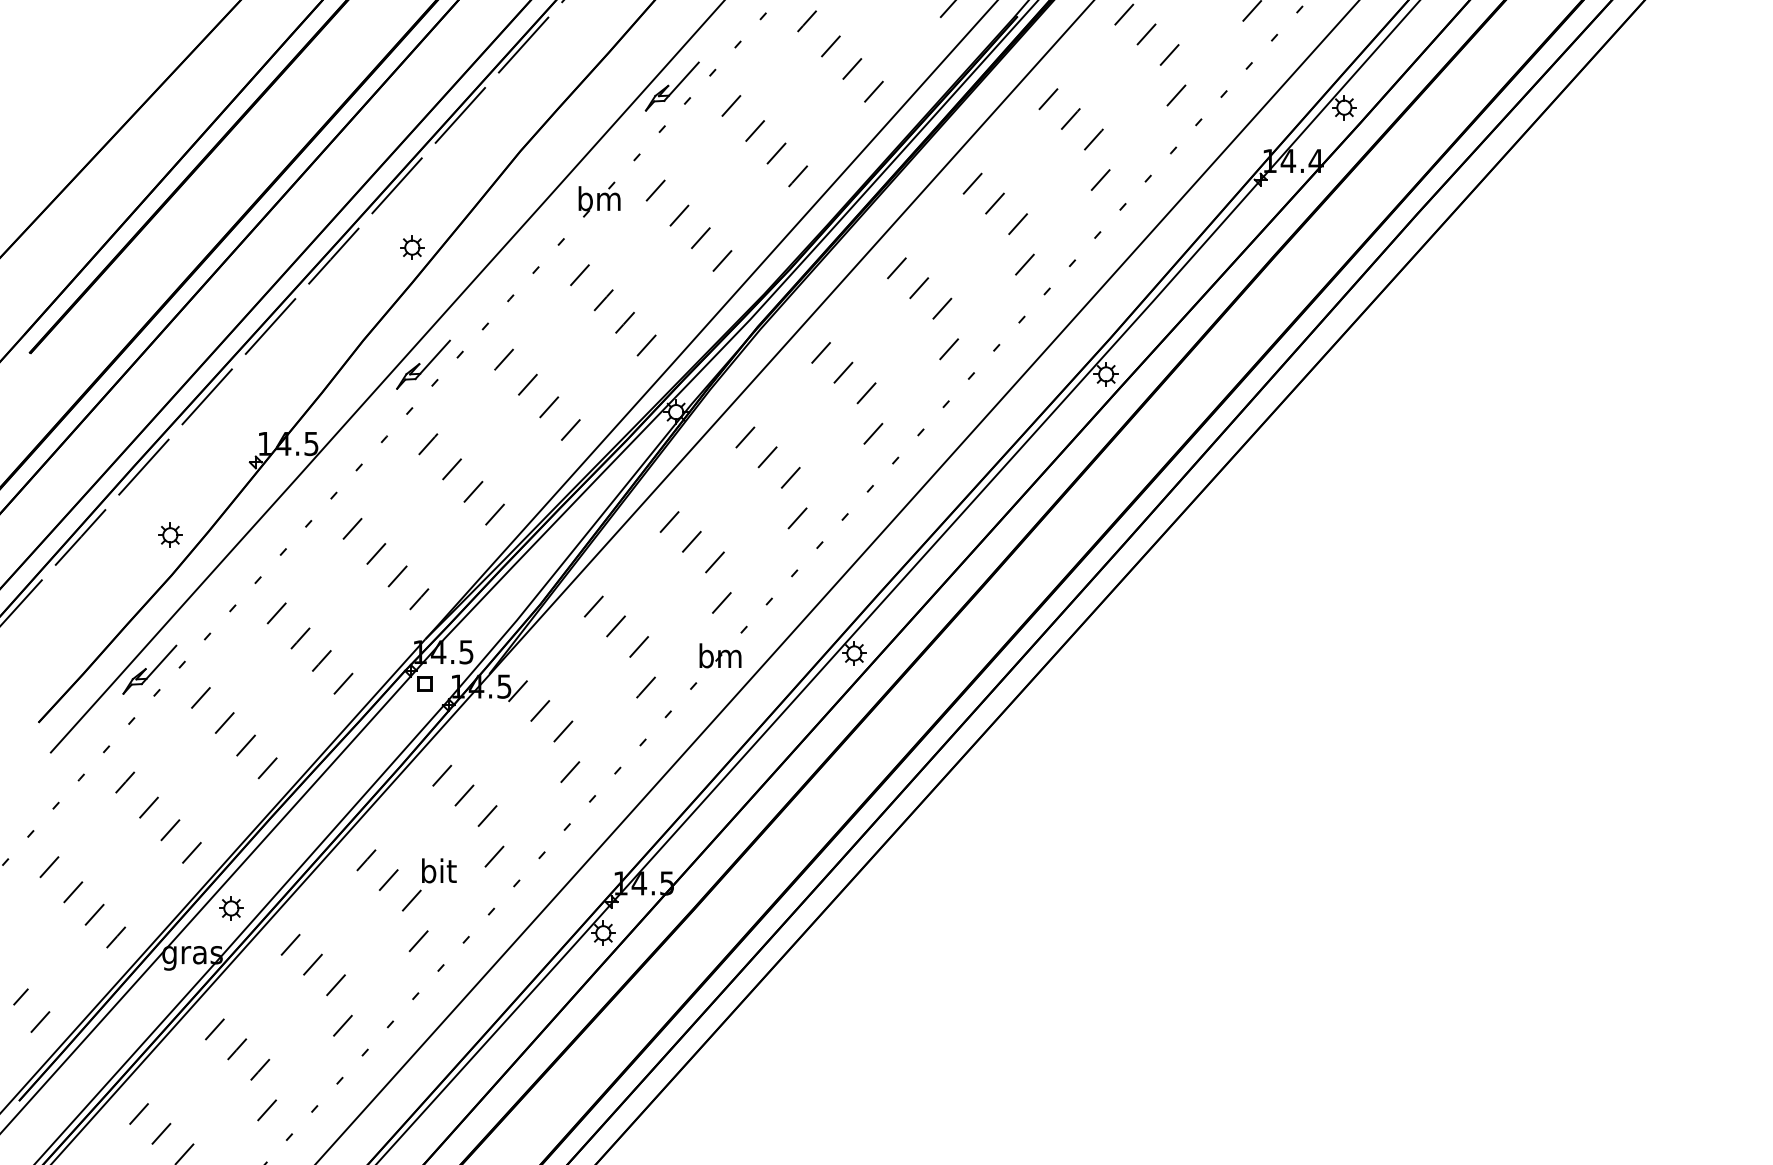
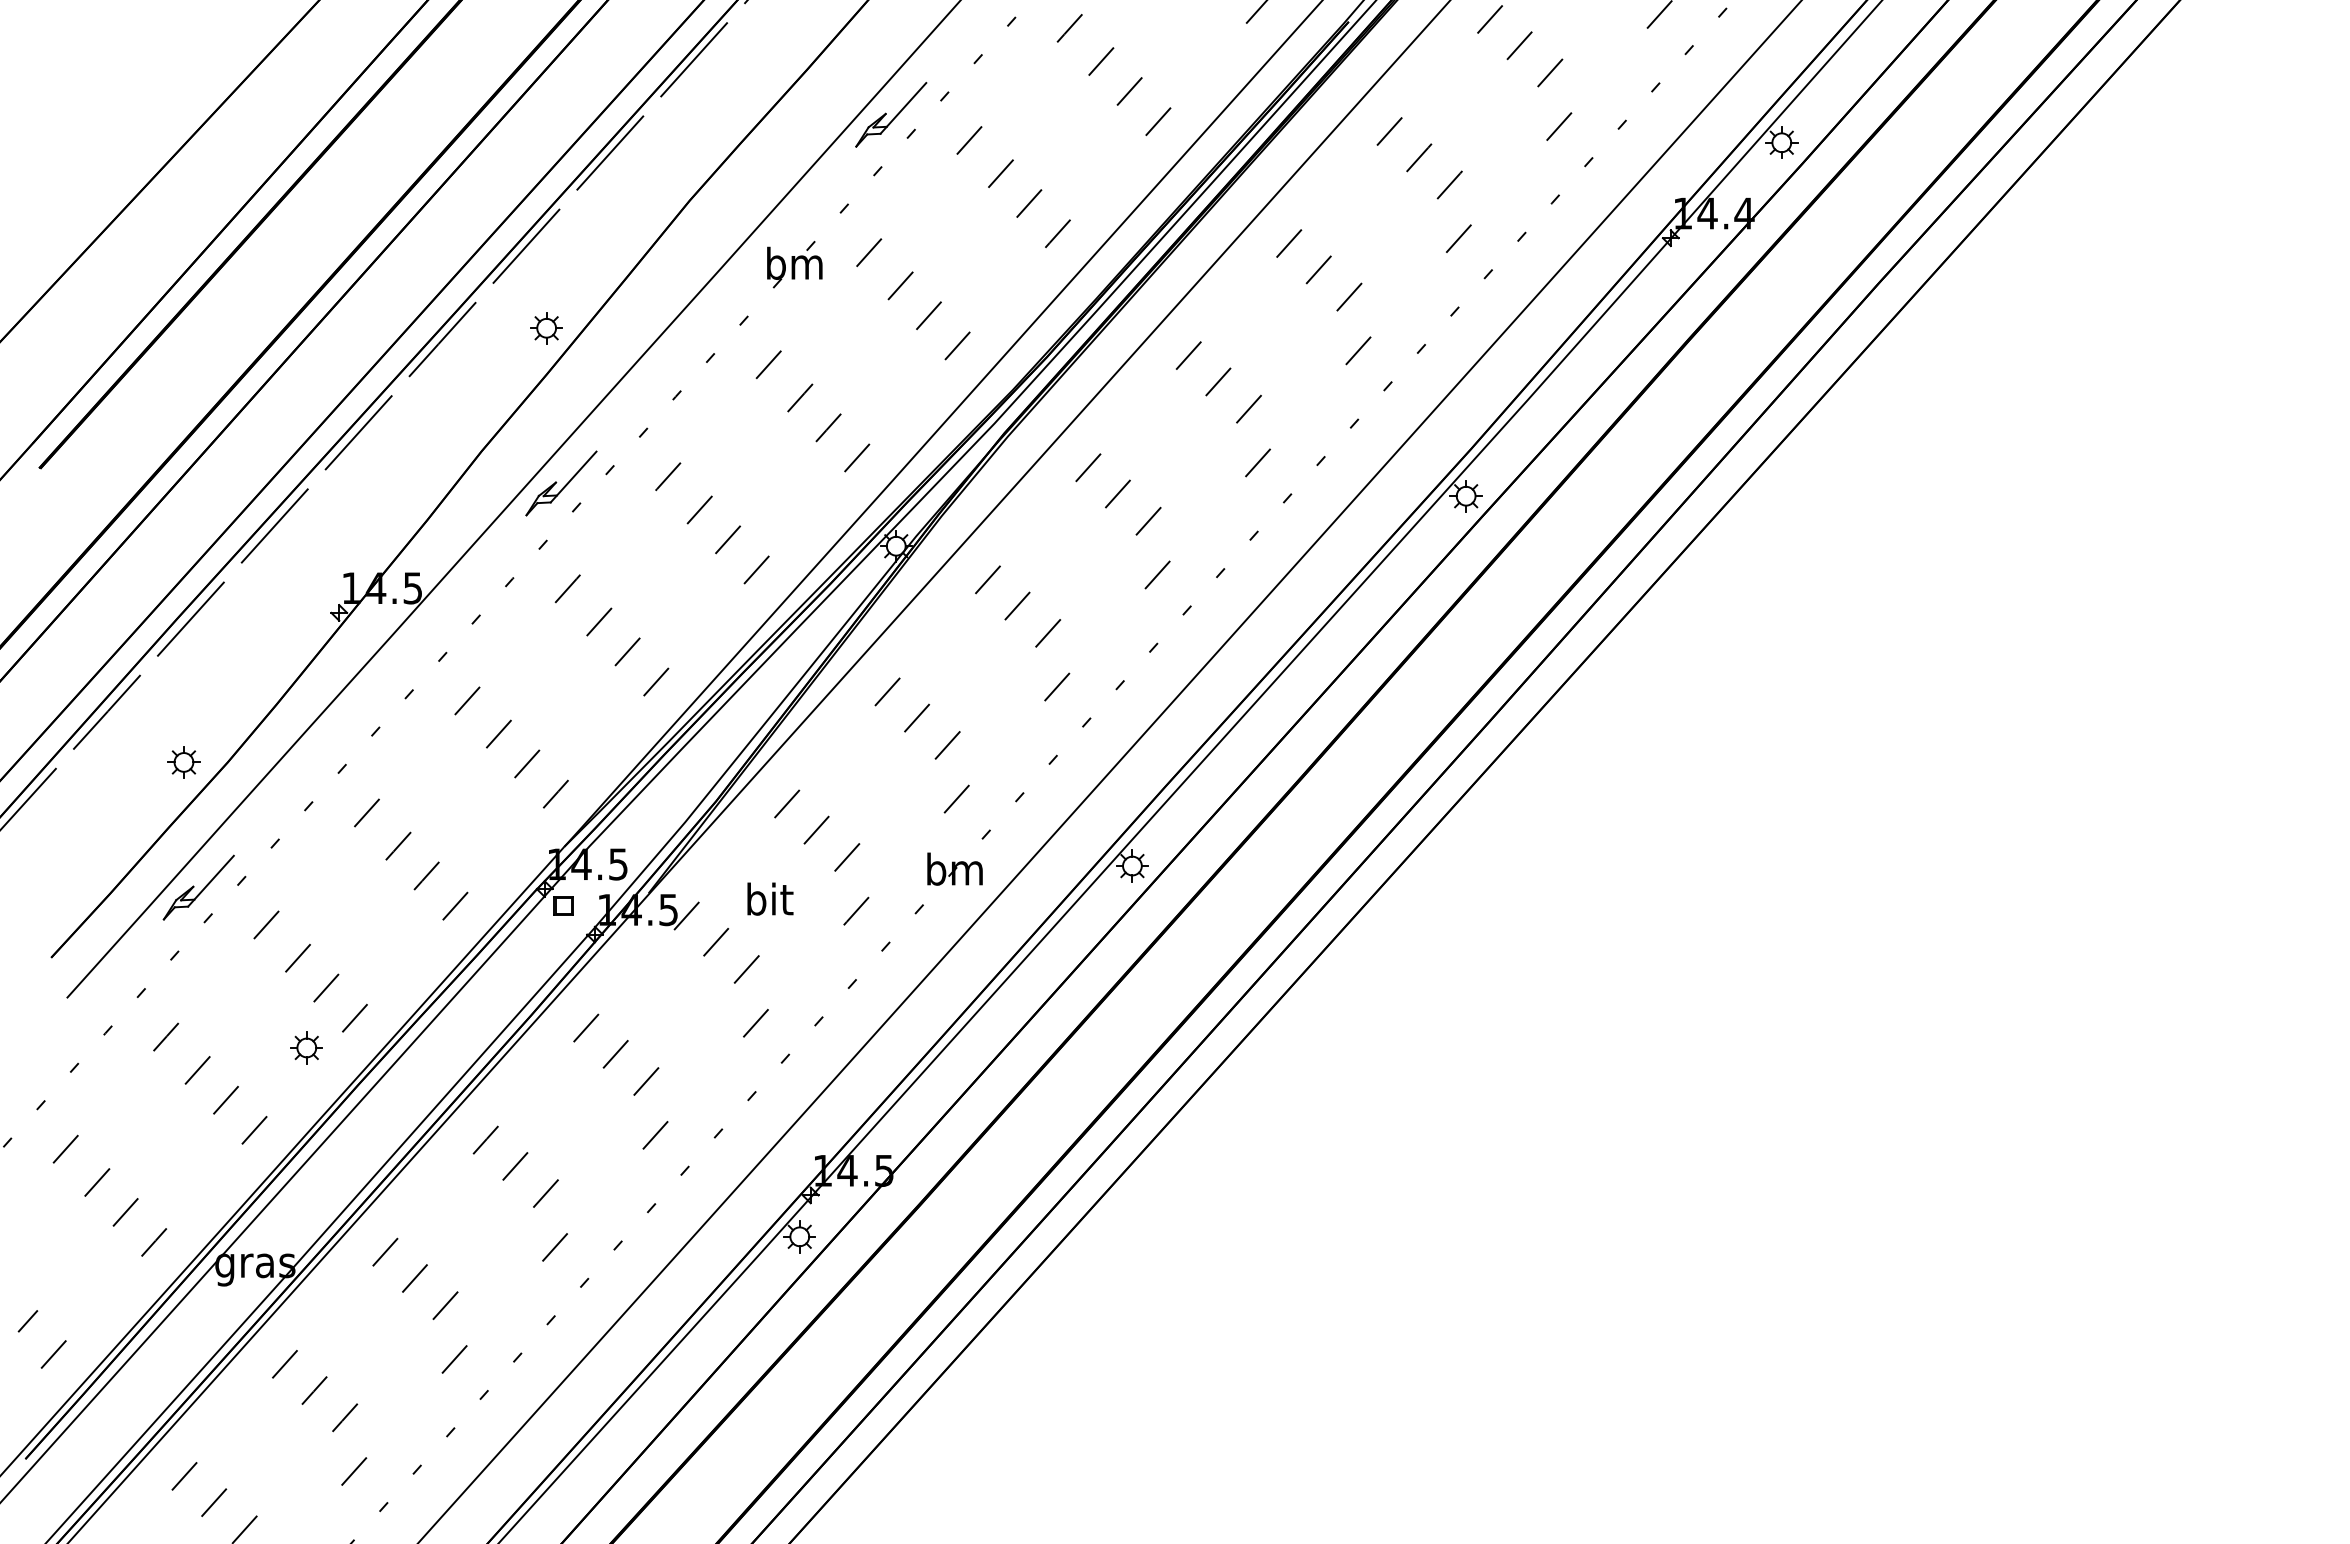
part: (170, 535) -> (183, 762), moved
text: (439, 870) -> (770, 898), moved
part: (231, 908) -> (306, 1047), moved

